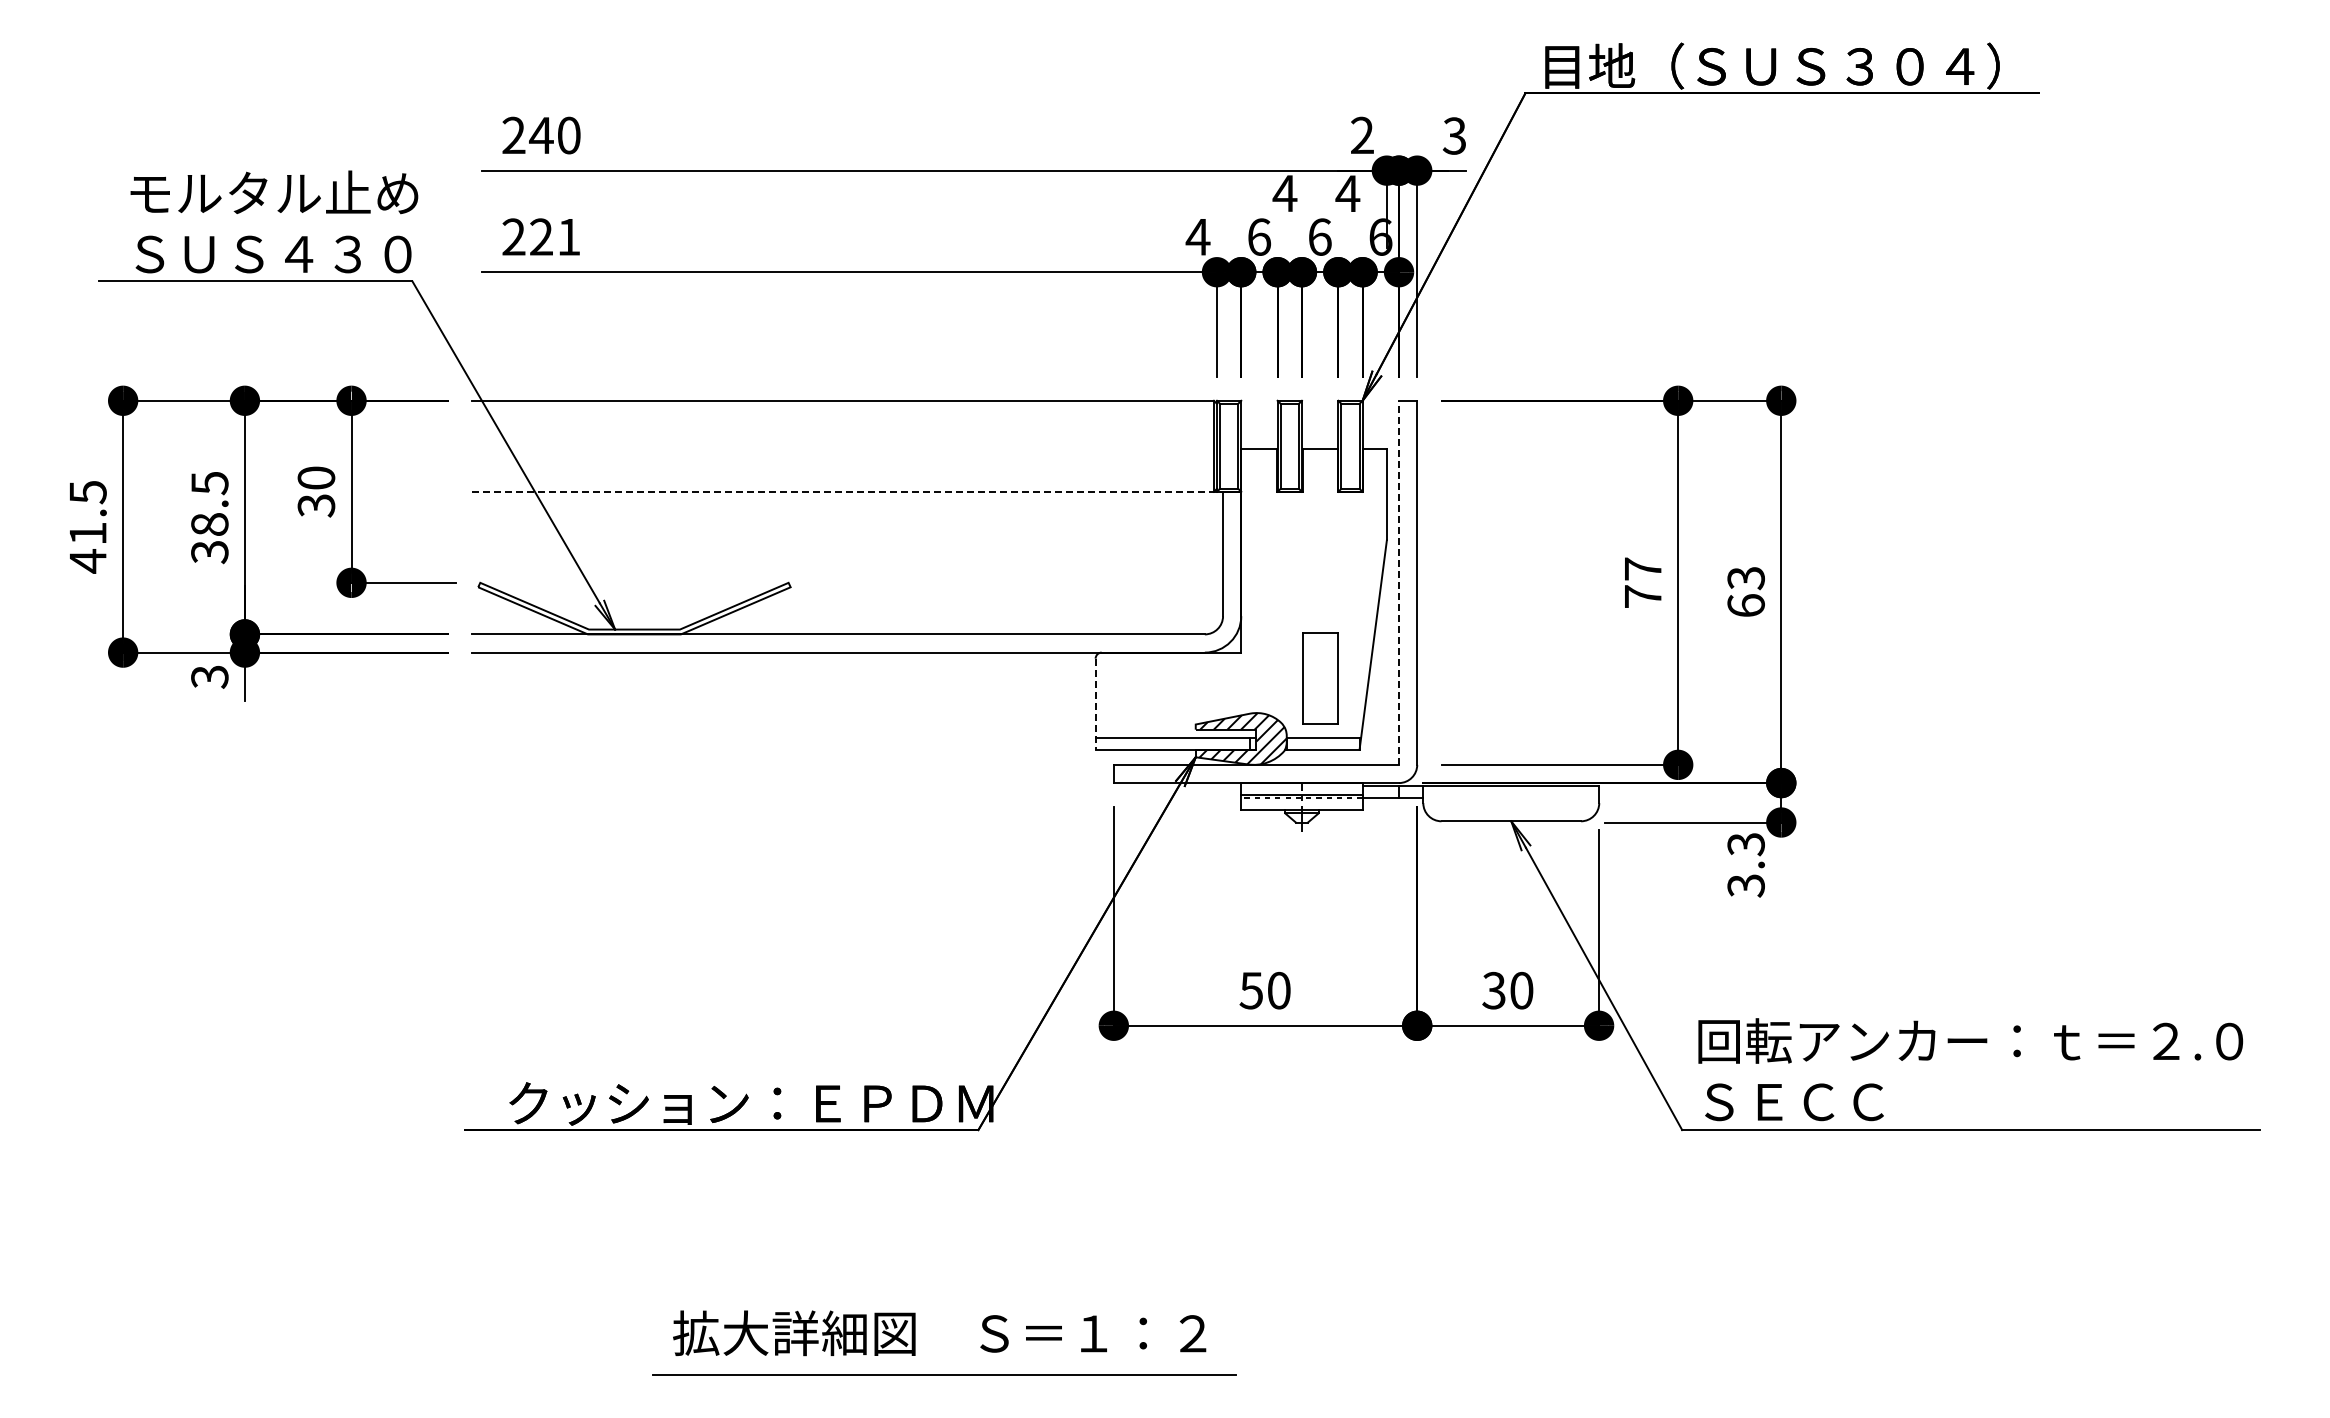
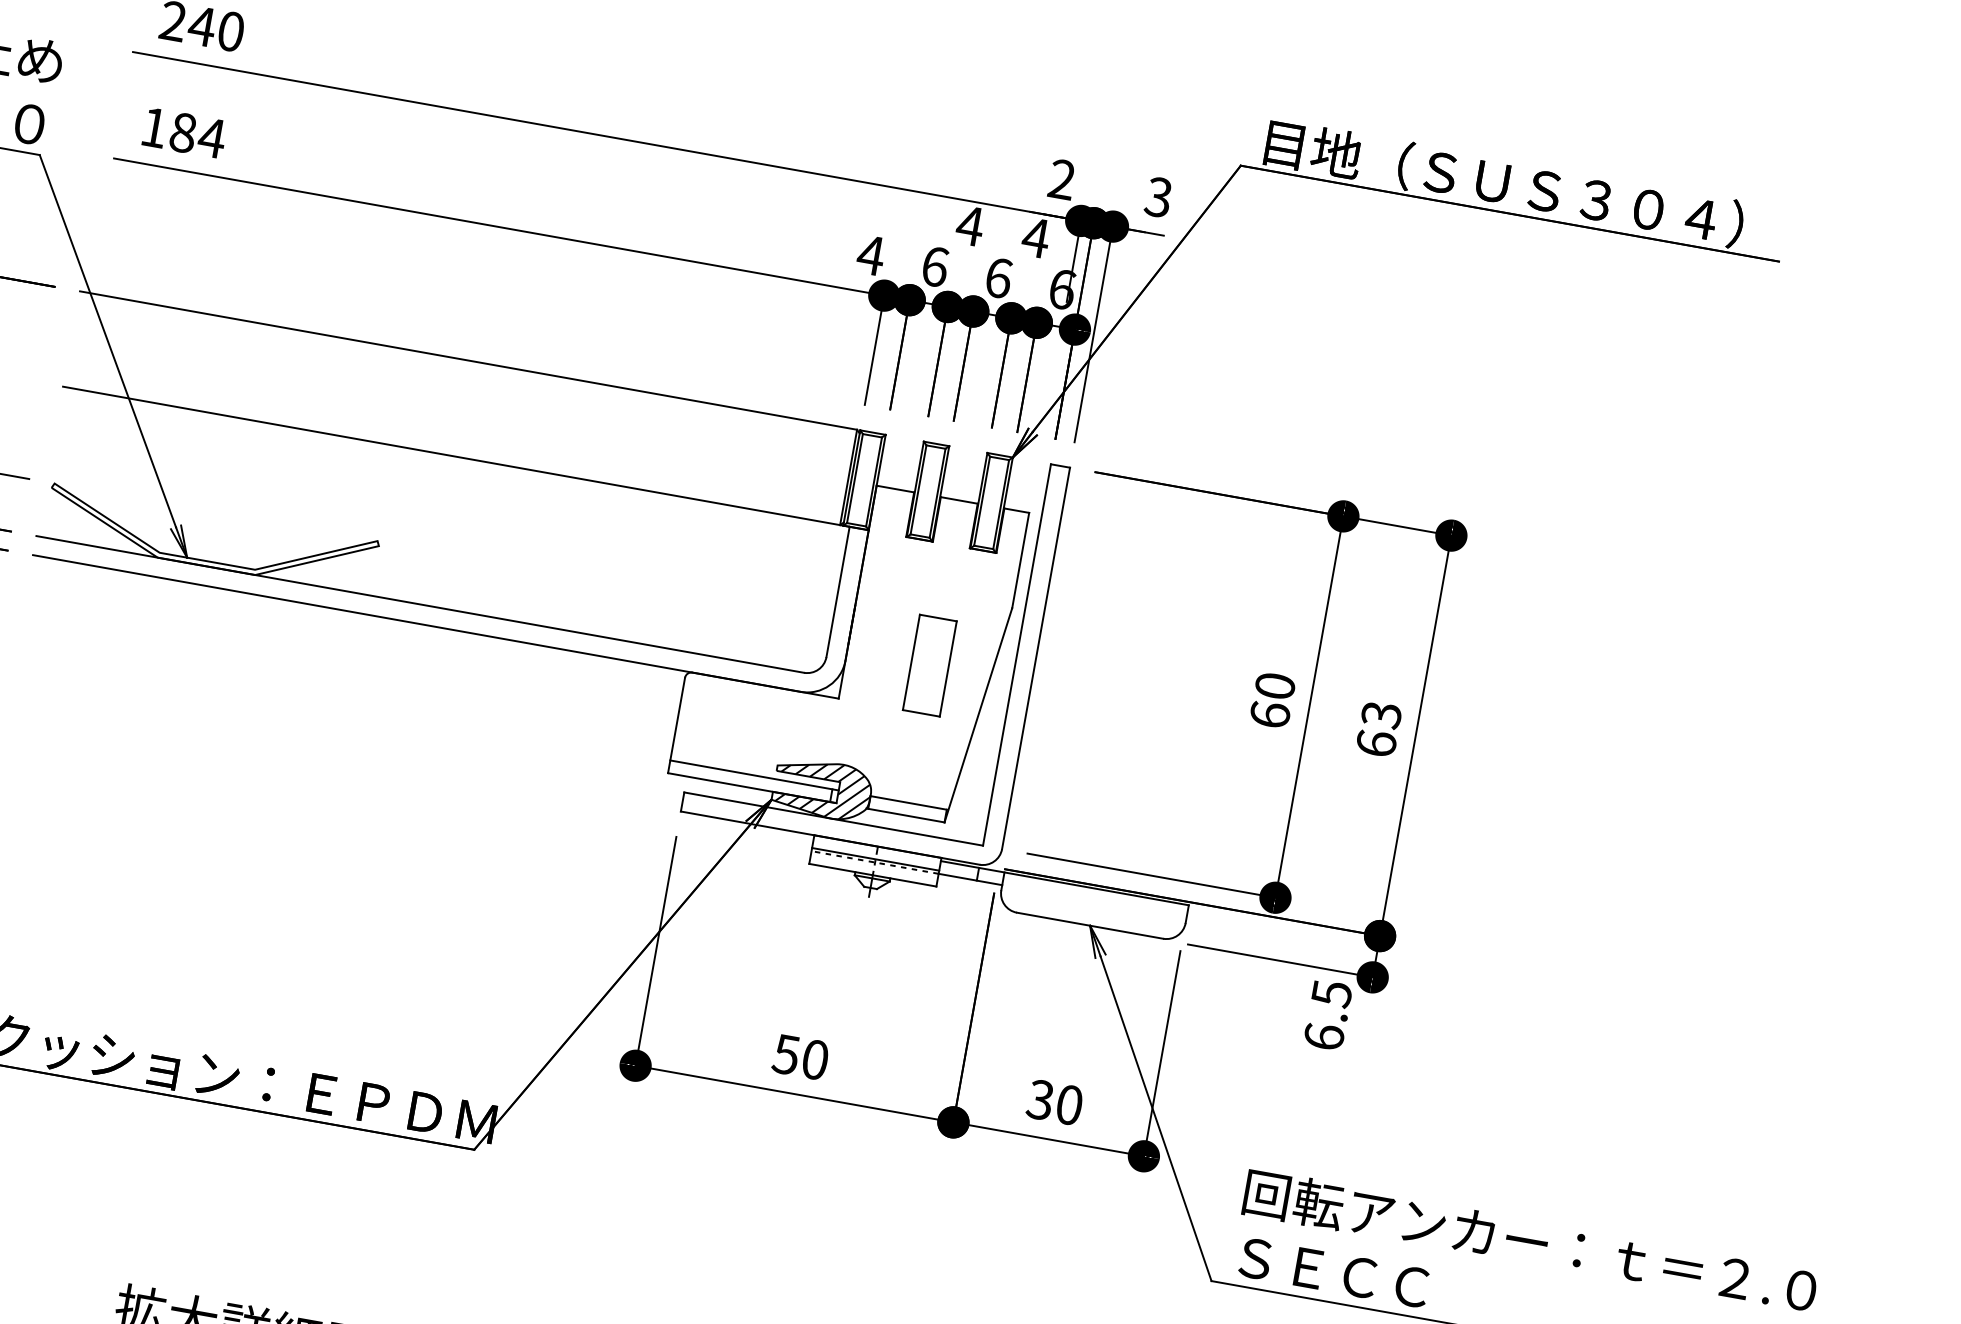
text: (541, 236) -> (183, 132), 221 -> 184
line: (848, 491) -> (457, 456), dashed -> solid
line: (1399, 582) -> (1017, 654), dashed -> solid
text: (1642, 582) -> (1272, 700), 77 -> 60
part: (1320, 678) -> (930, 666), moved
line: (1095, 704) -> (676, 725), dashed -> solid
text: (1745, 865) -> (1327, 1015), 3.3 -> 6.5

